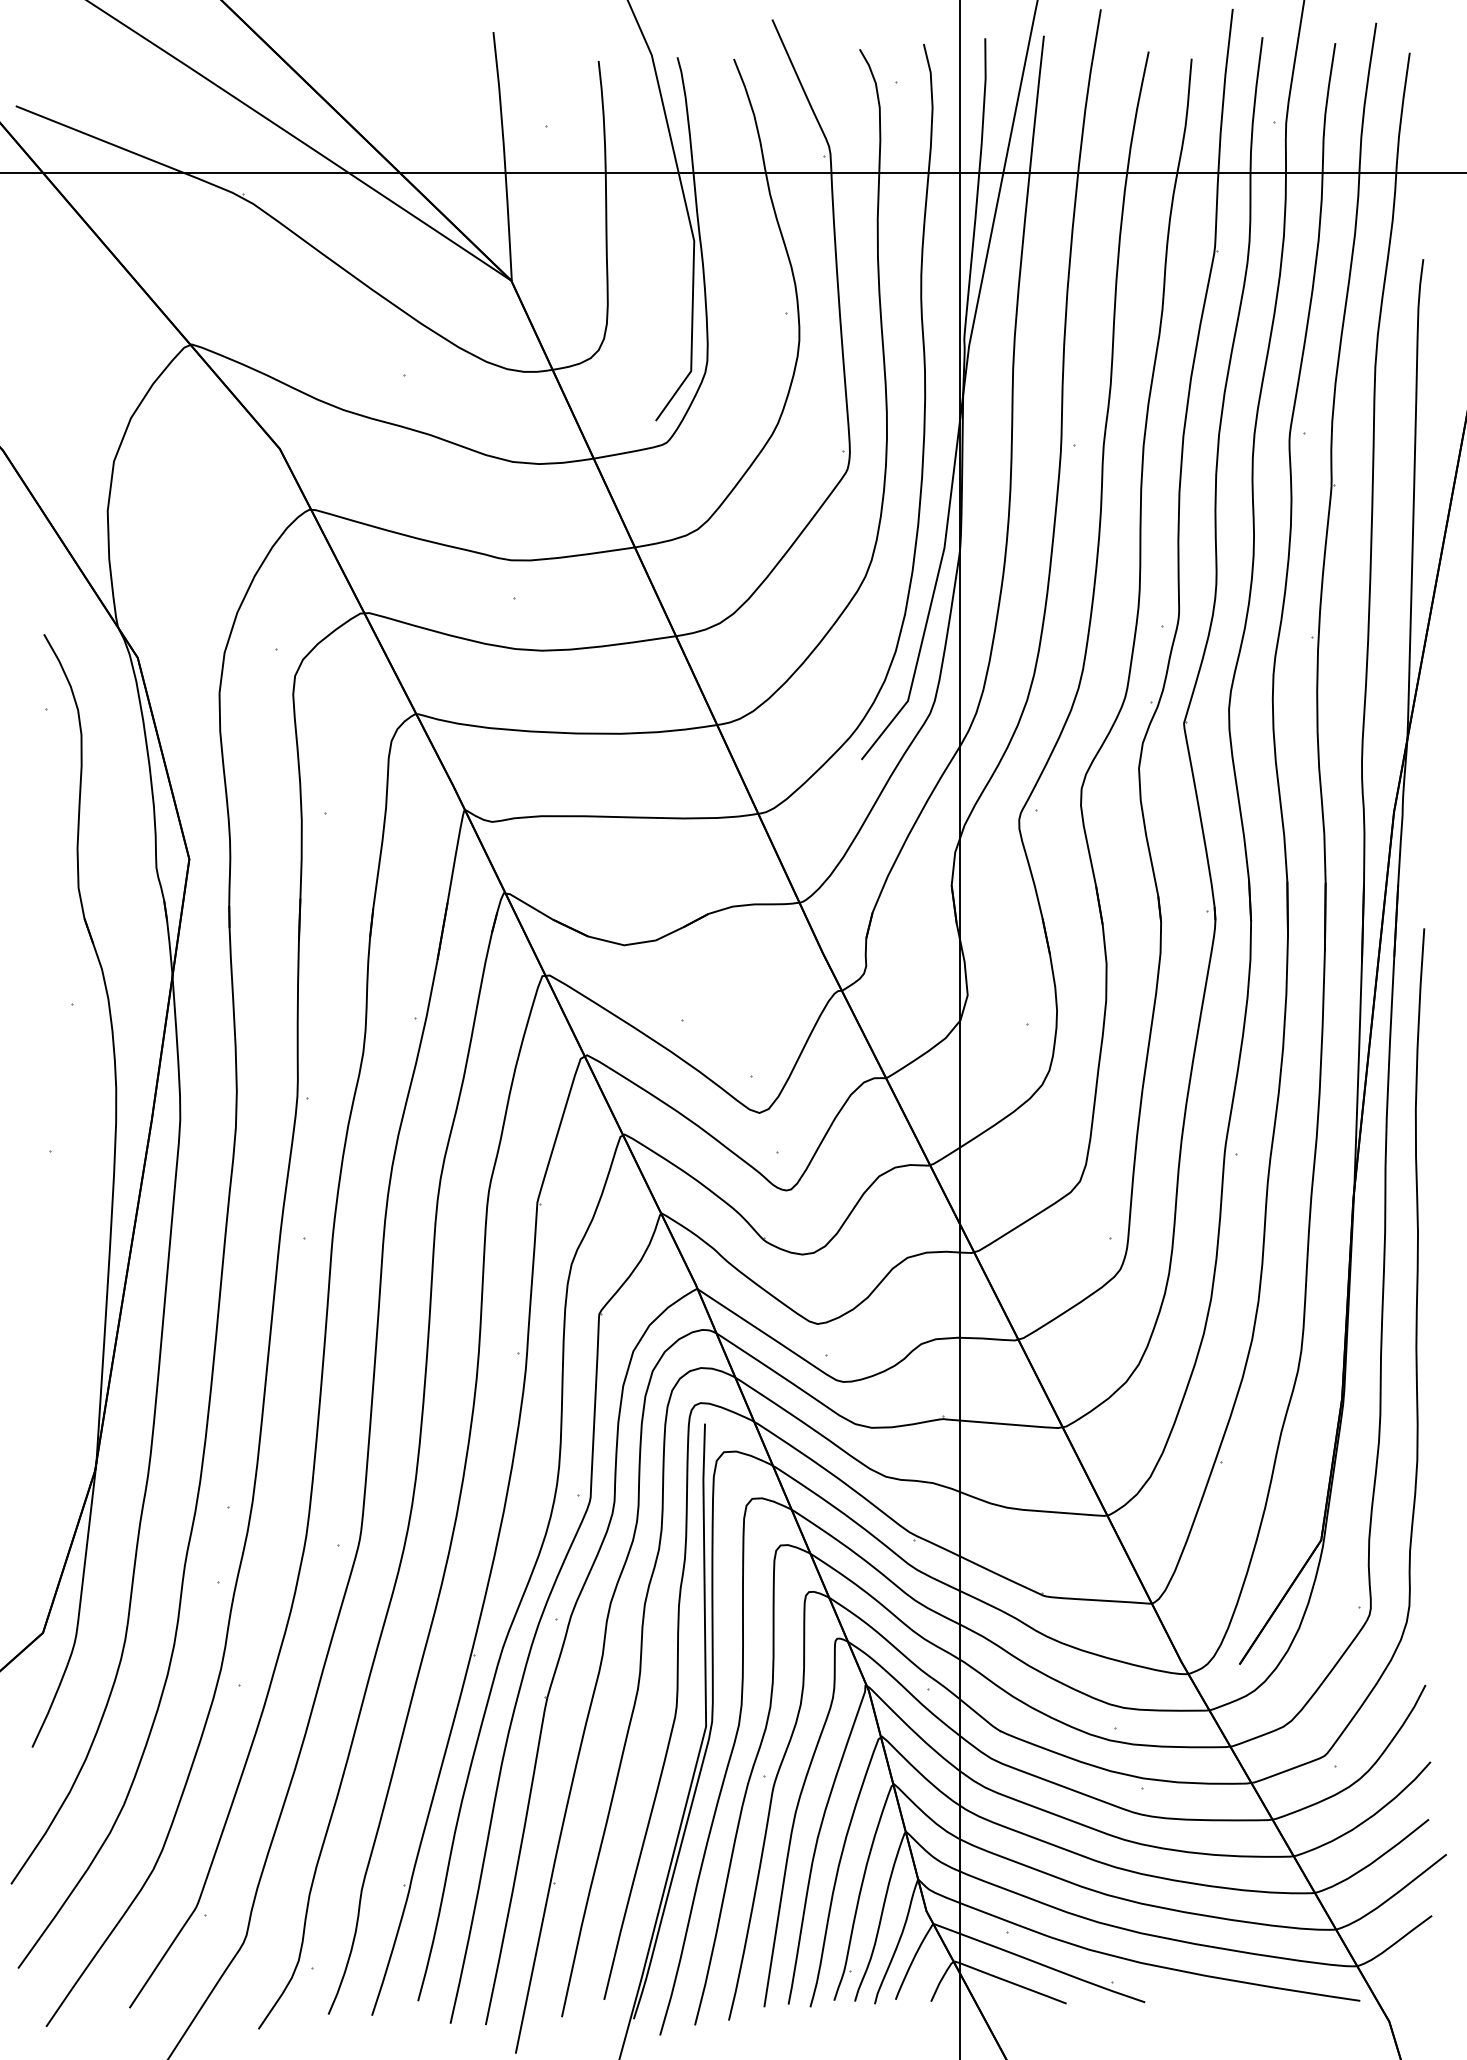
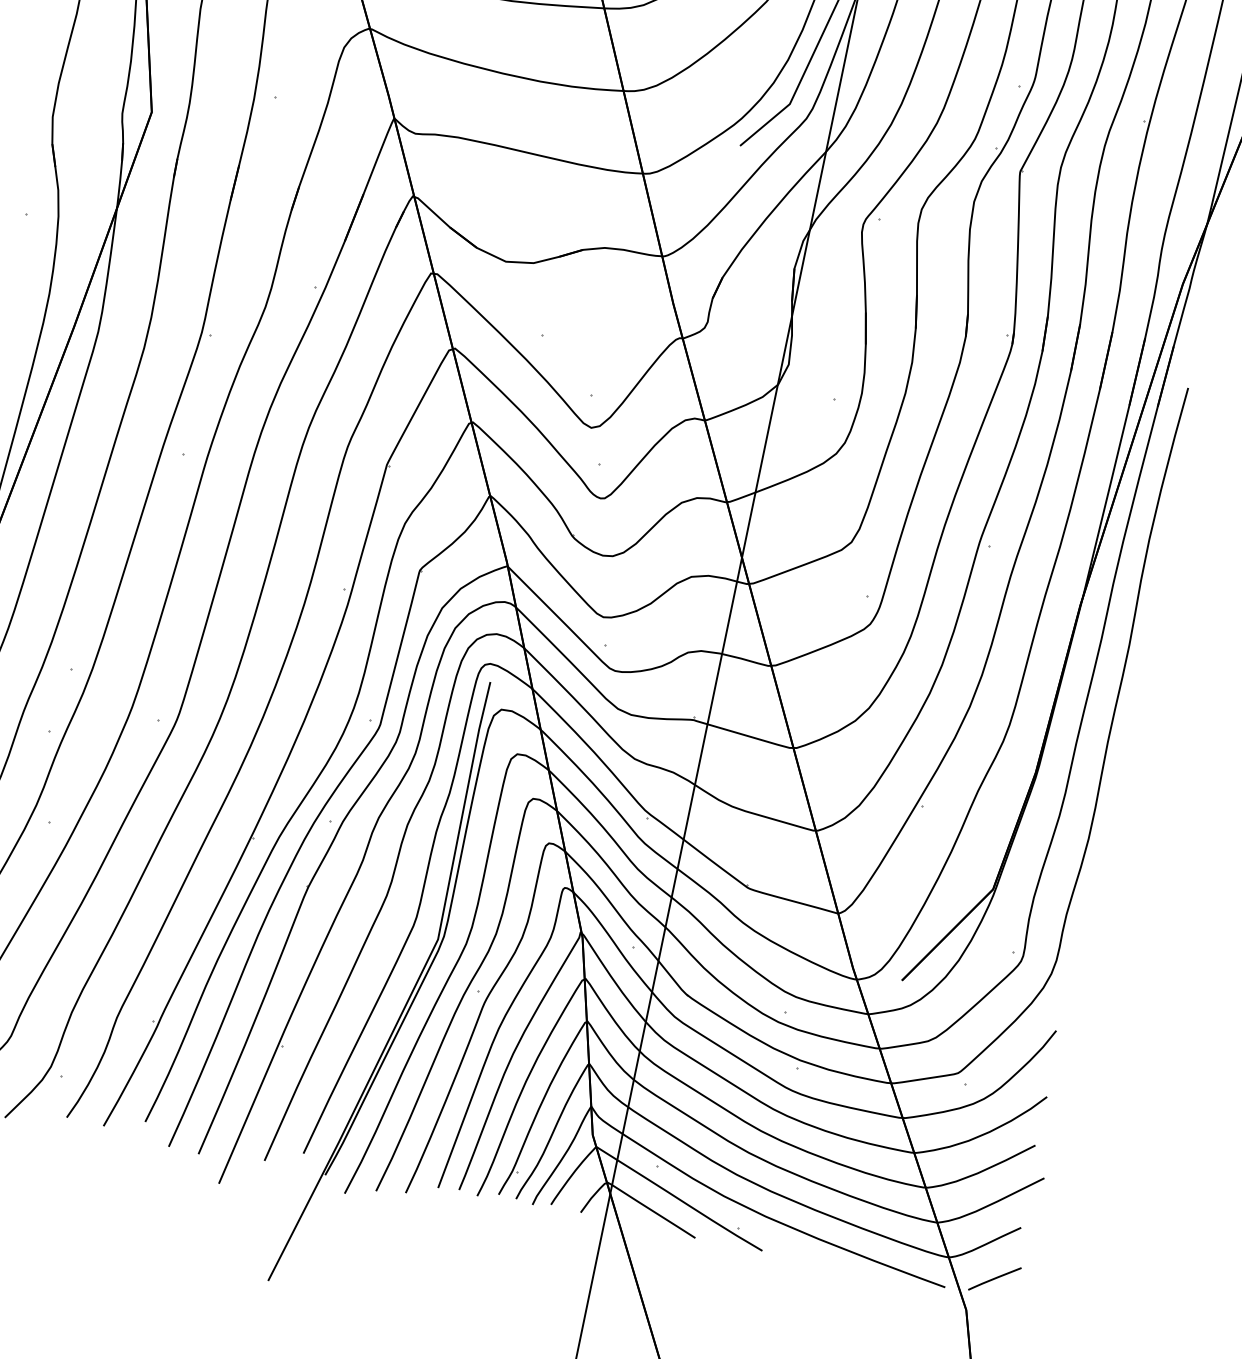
line: (1414, 1979) -> (995, 1278), added

